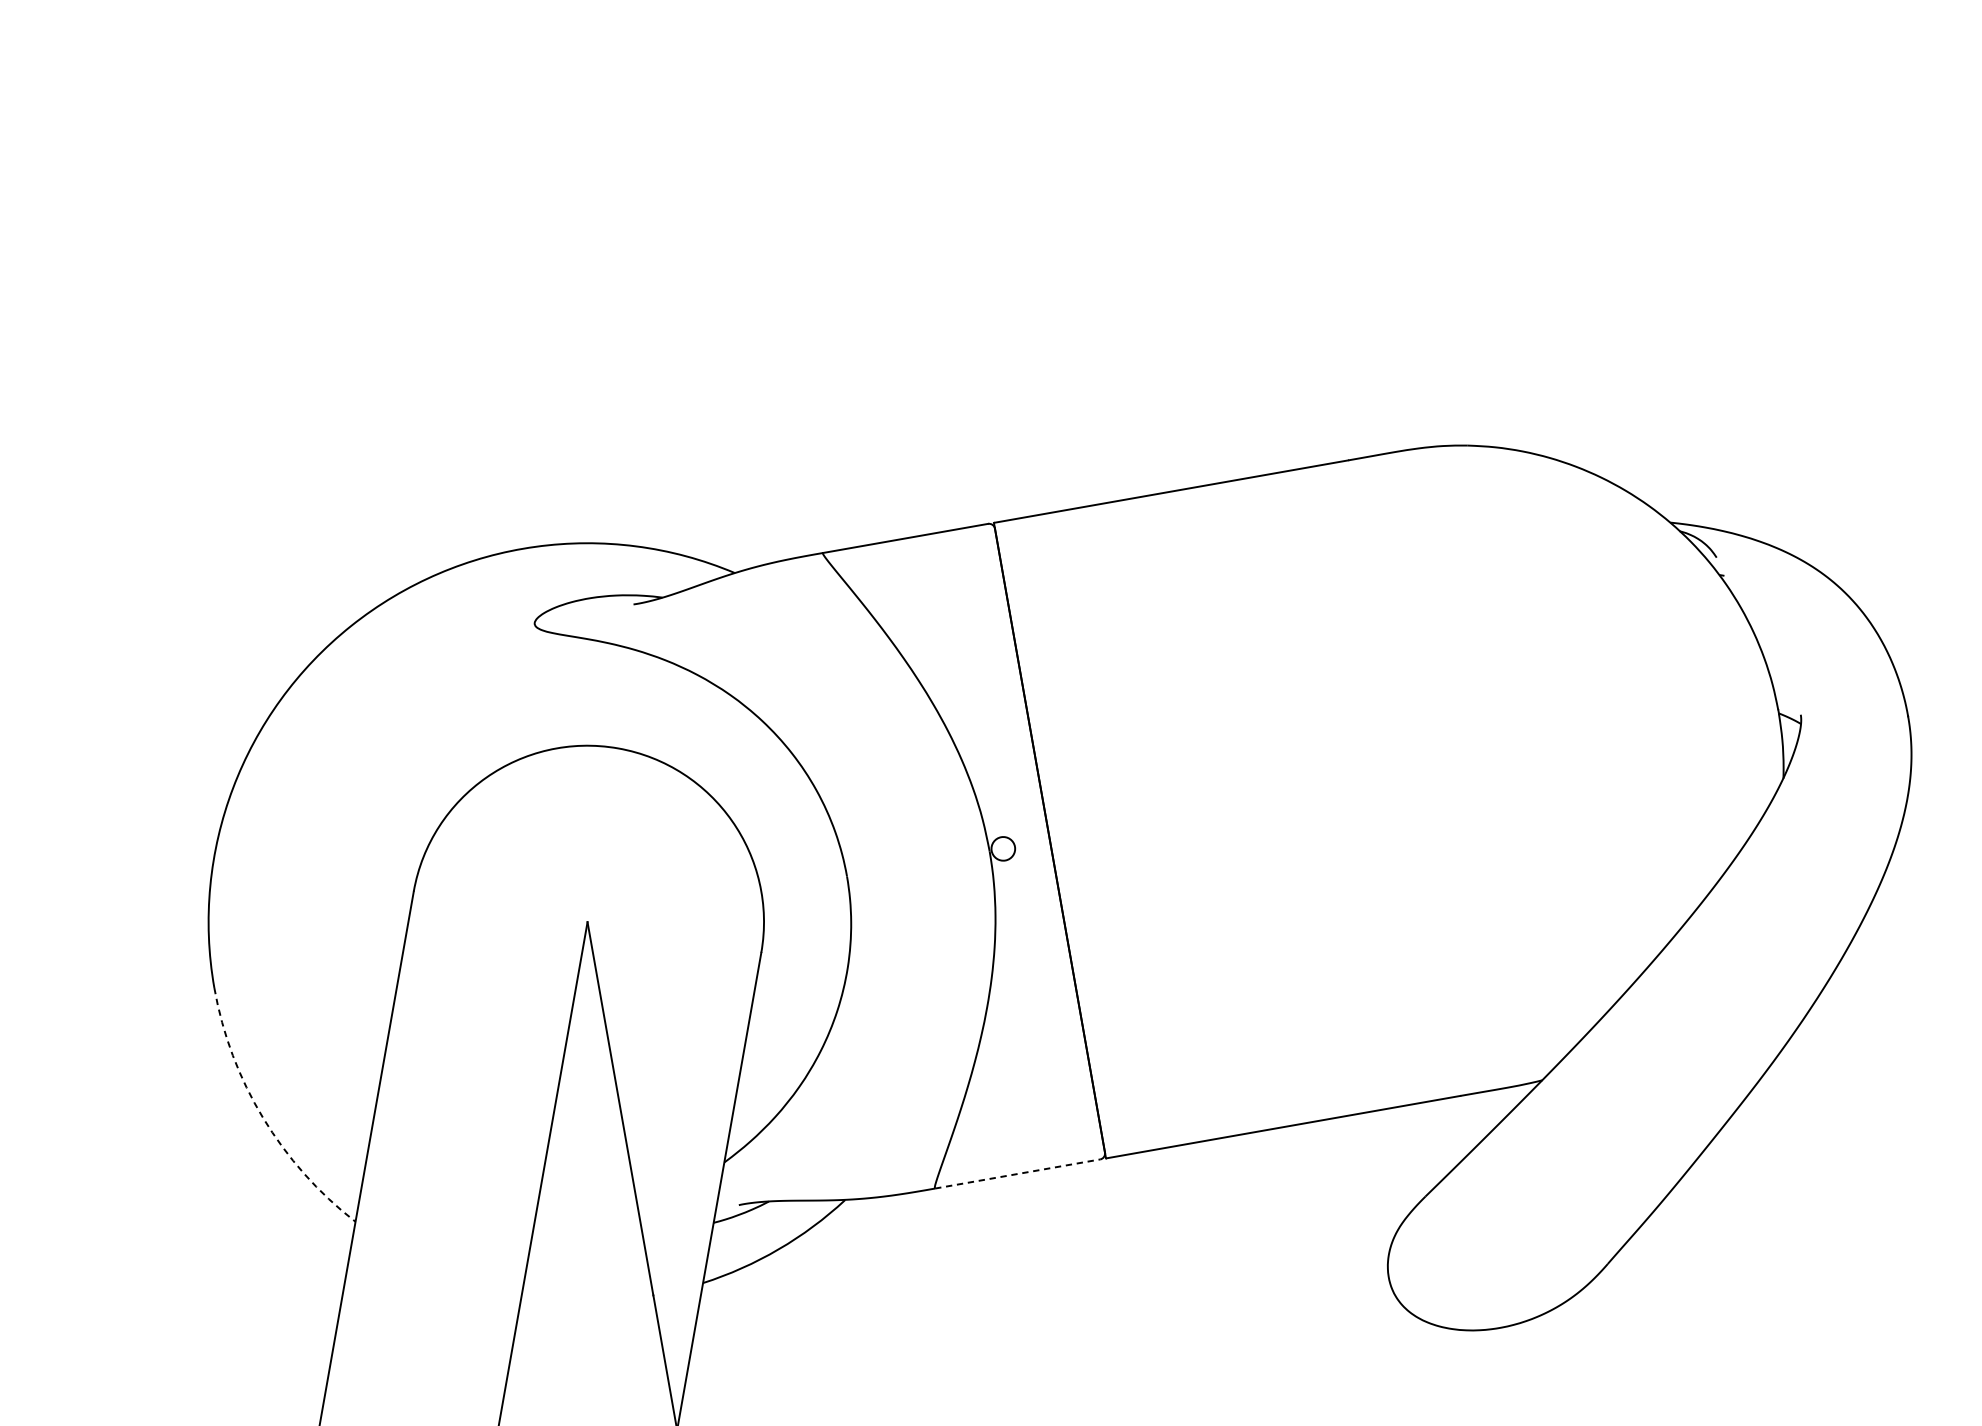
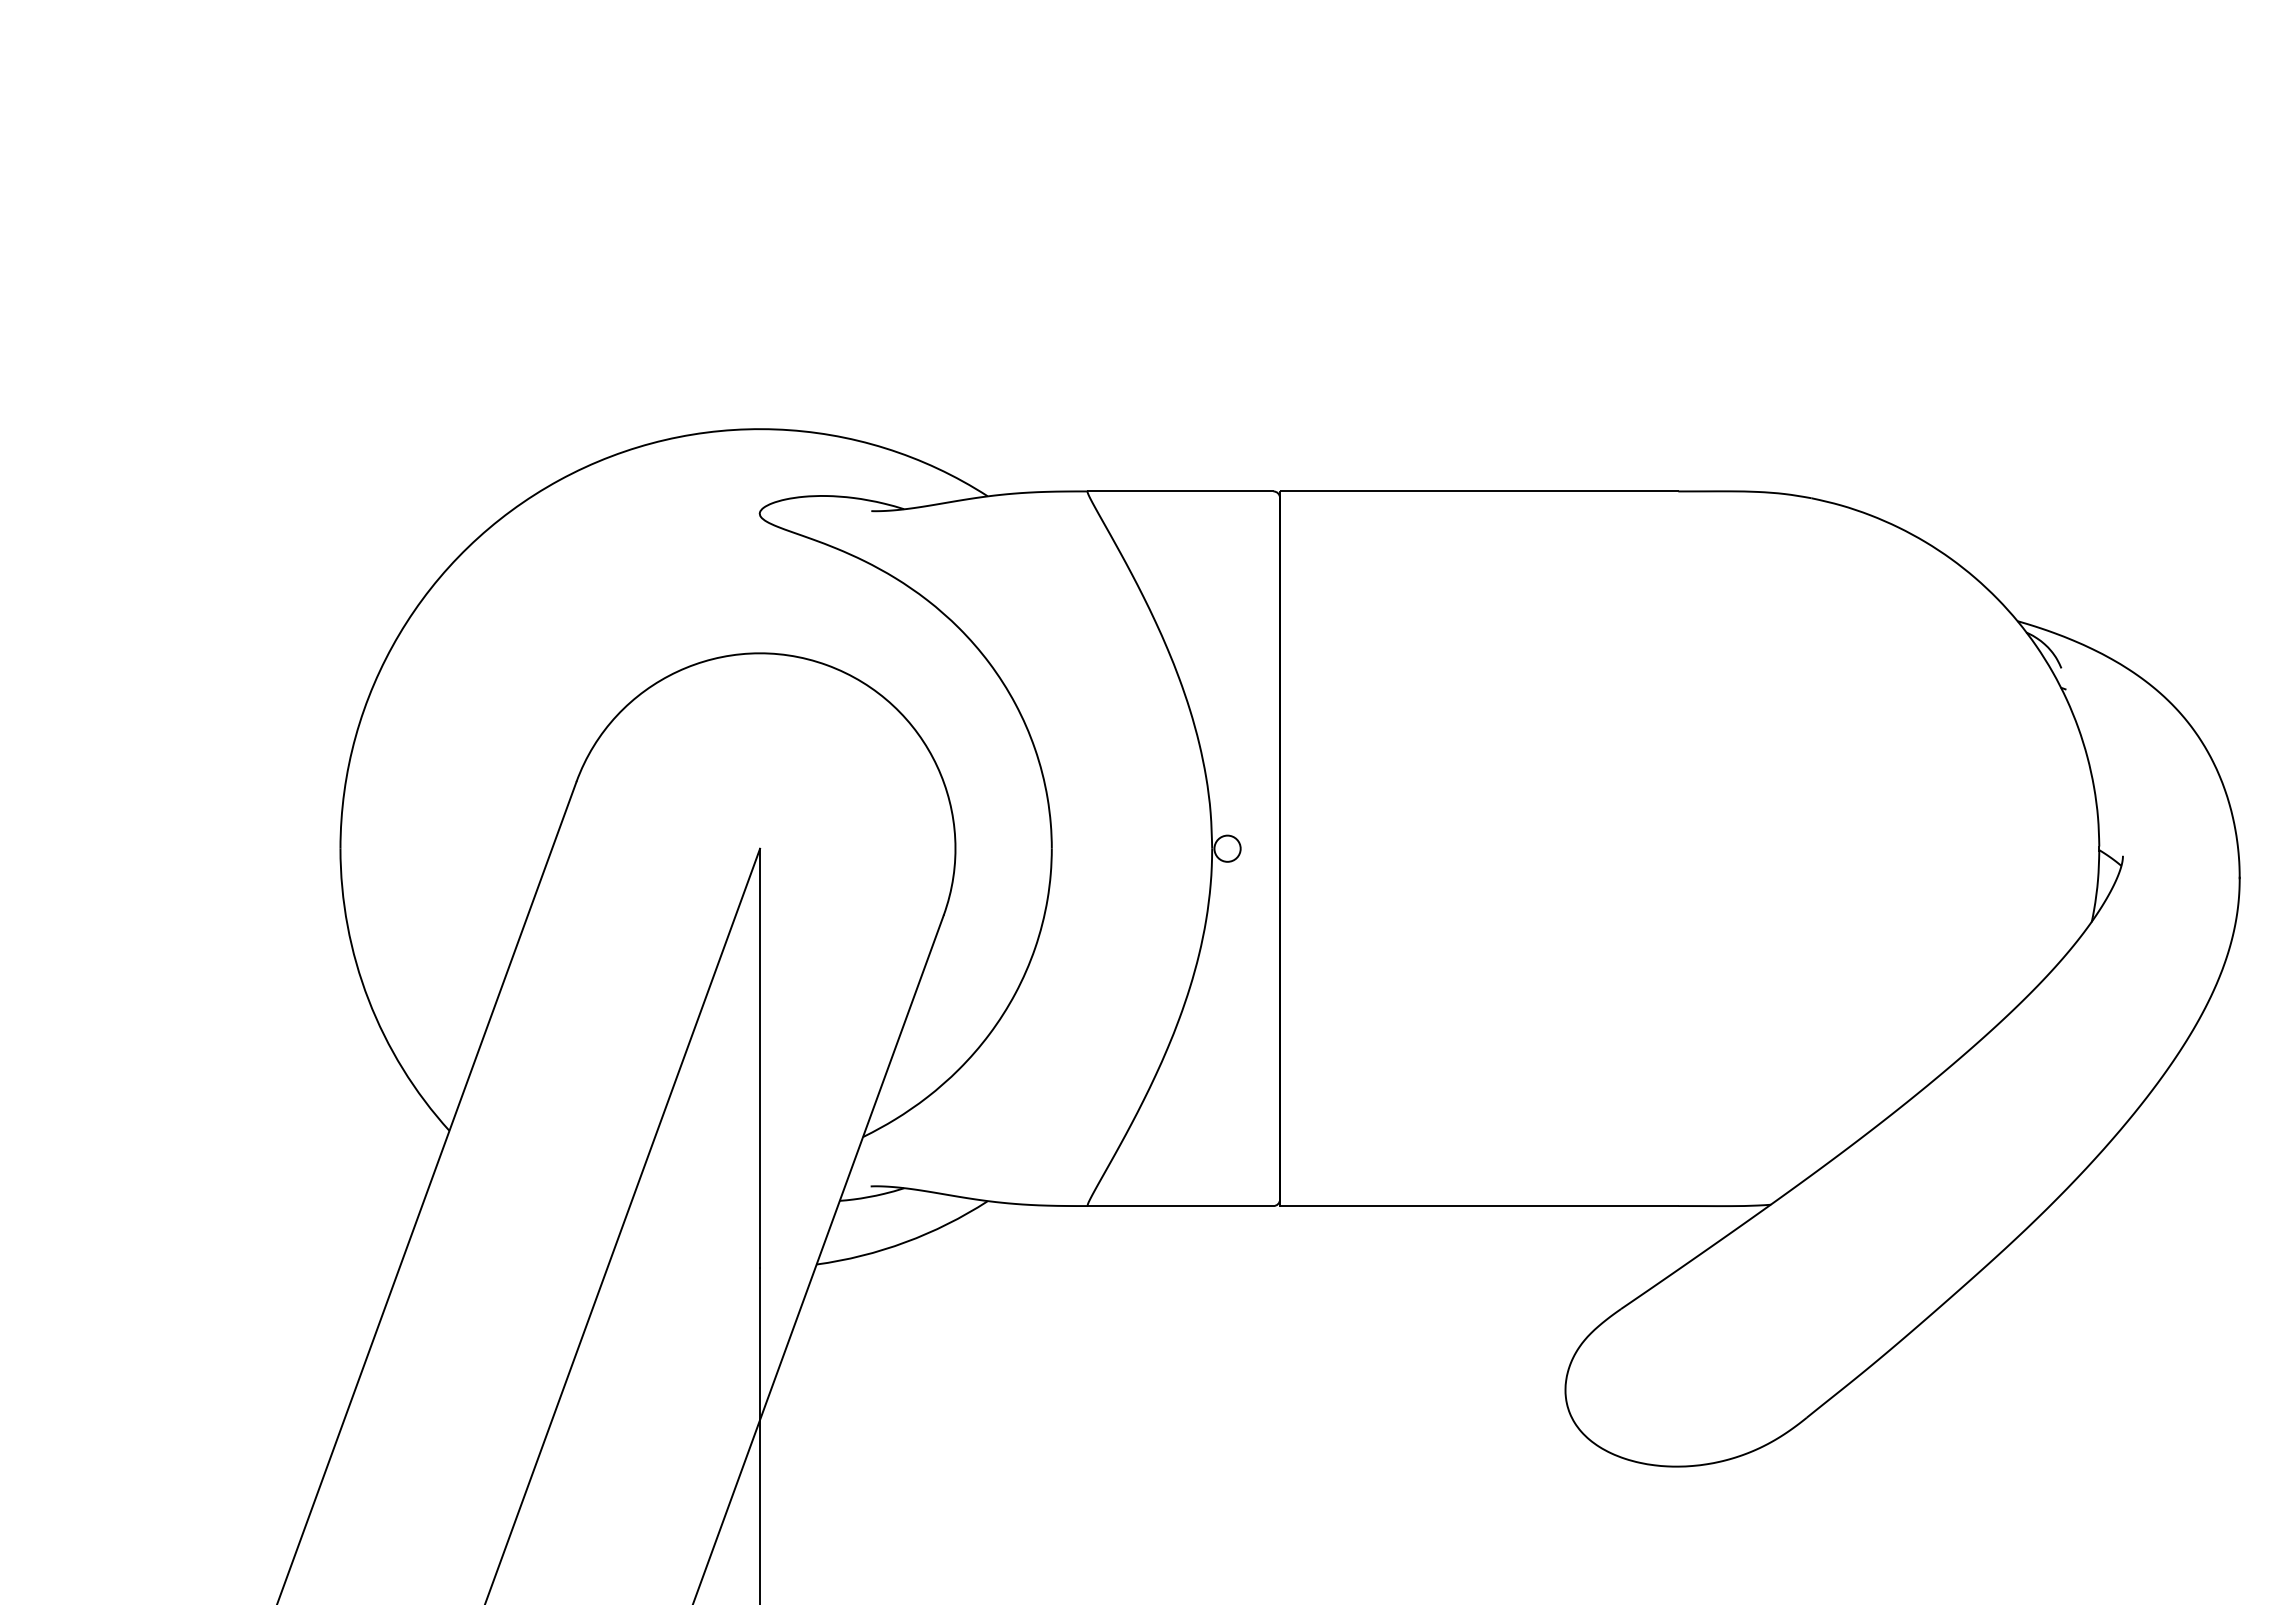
arc: (262, 1117) -> (368, 999), dashed -> solid
line: (1017, 1174) -> (1180, 1206), dashed -> solid

